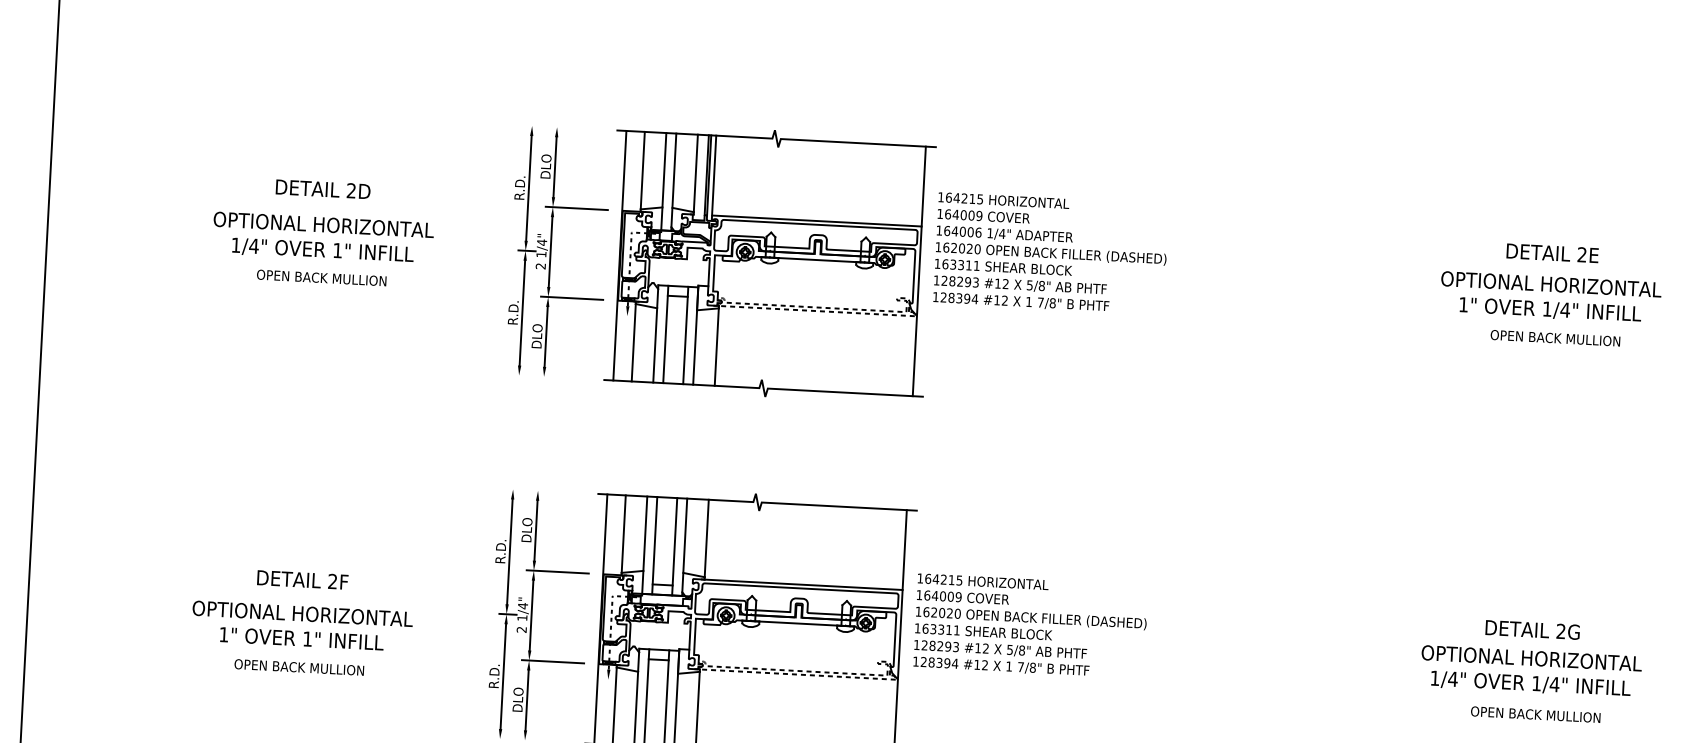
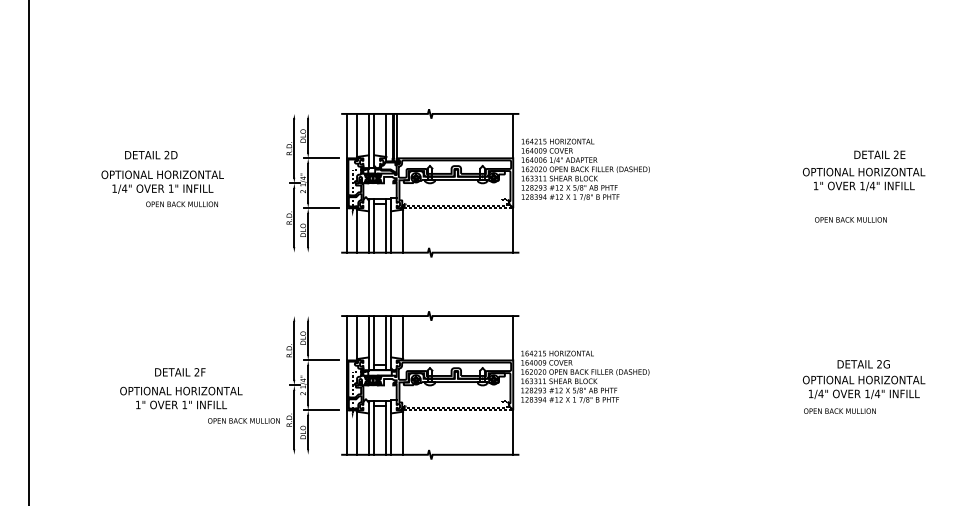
text: (323, 188) -> (151, 154), moved
text: (322, 236) -> (162, 181), moved
text: (1552, 252) -> (879, 154), moved
text: (1554, 337) -> (850, 219), moved
text: (298, 666) -> (243, 420), moved
text: (1535, 713) -> (839, 410), moved

